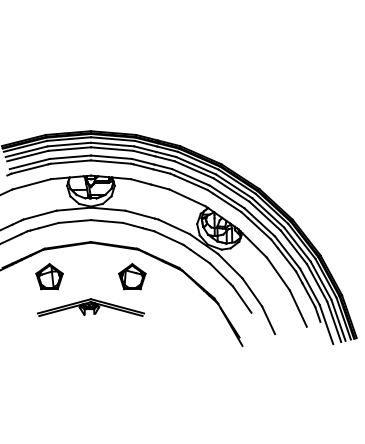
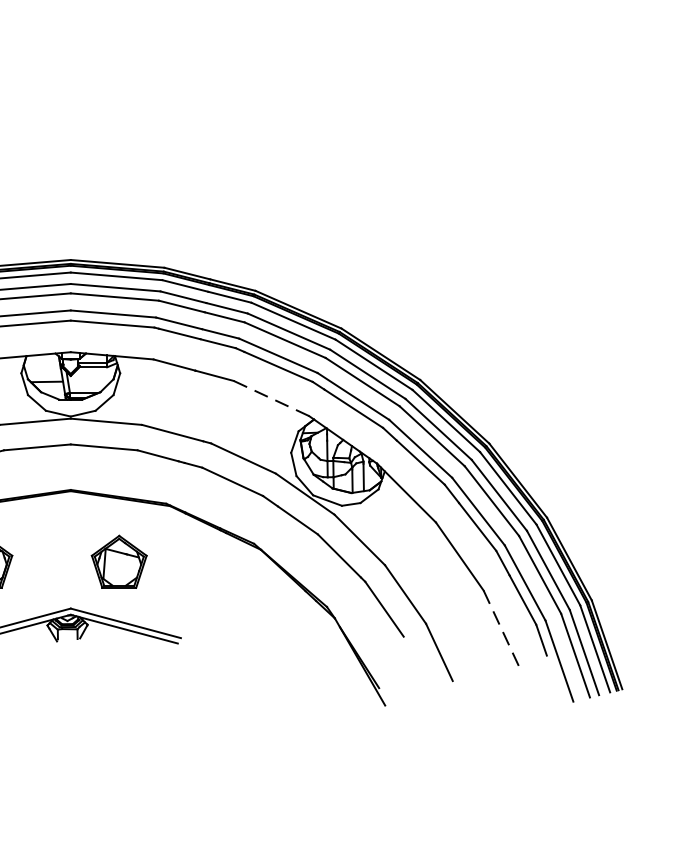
line: (187, 197) -> (271, 397), solid -> dashed
part: (132, 276) -> (119, 561), moved
line: (298, 308) -> (501, 627), solid -> dashed

